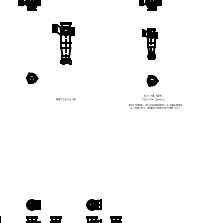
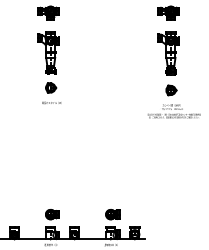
part: (63, 42) -> (48, 52), moved
part: (149, 43) -> (168, 53), size x1.43
text: (65, 98) -> (51, 102), moved

